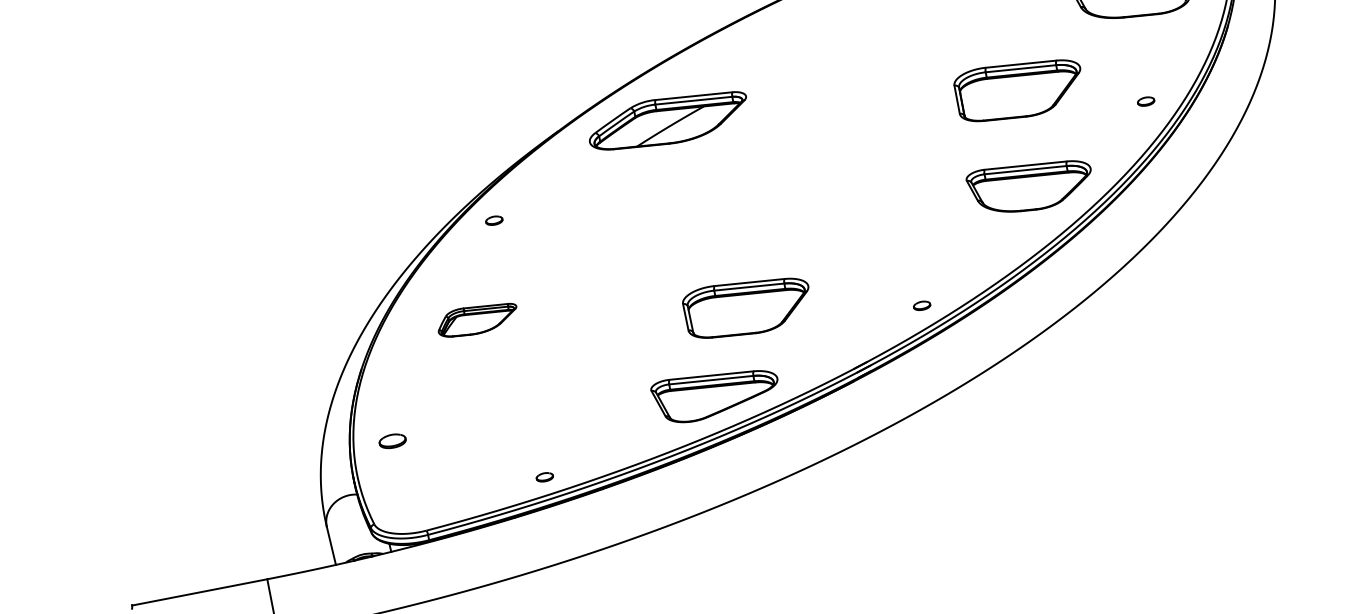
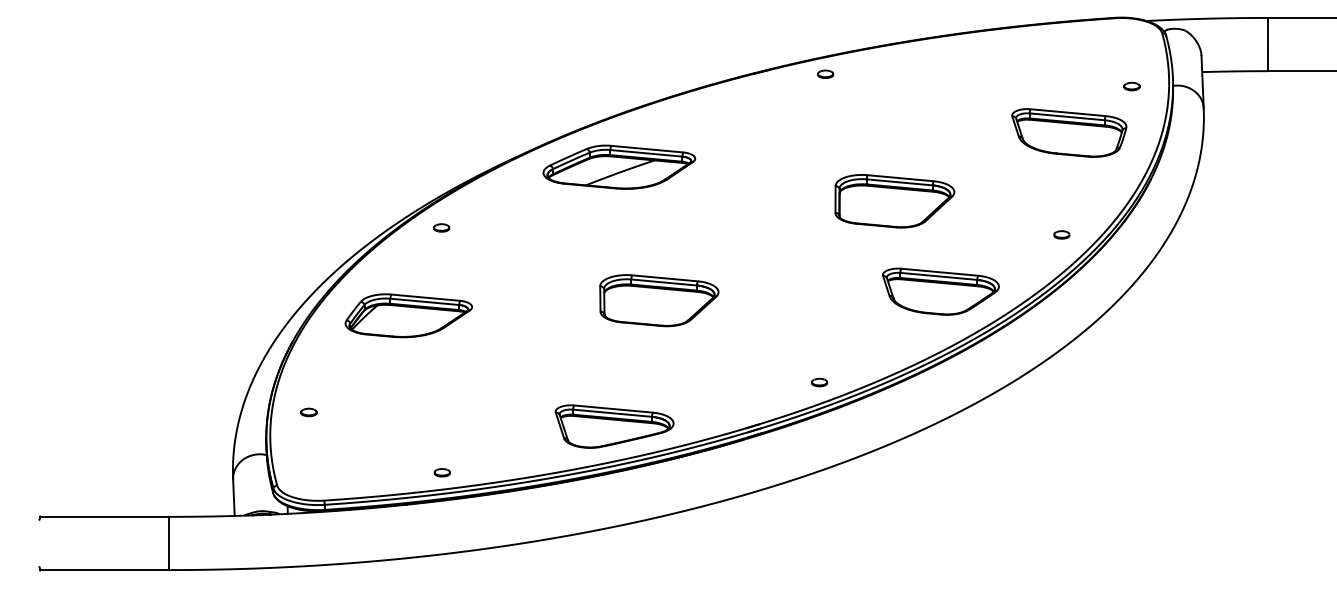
part: (1019, 89) -> (894, 201), moved
part: (748, 306) -> (659, 300), moved
part: (477, 319) -> (408, 315), size x1.67
part: (392, 441) -> (308, 412), size x0.62

